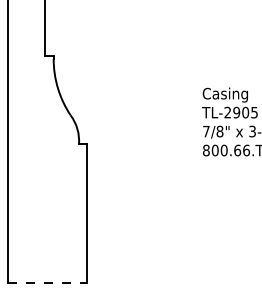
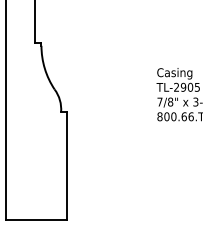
line: (47, 282) -> (36, 219), dashed -> solid

